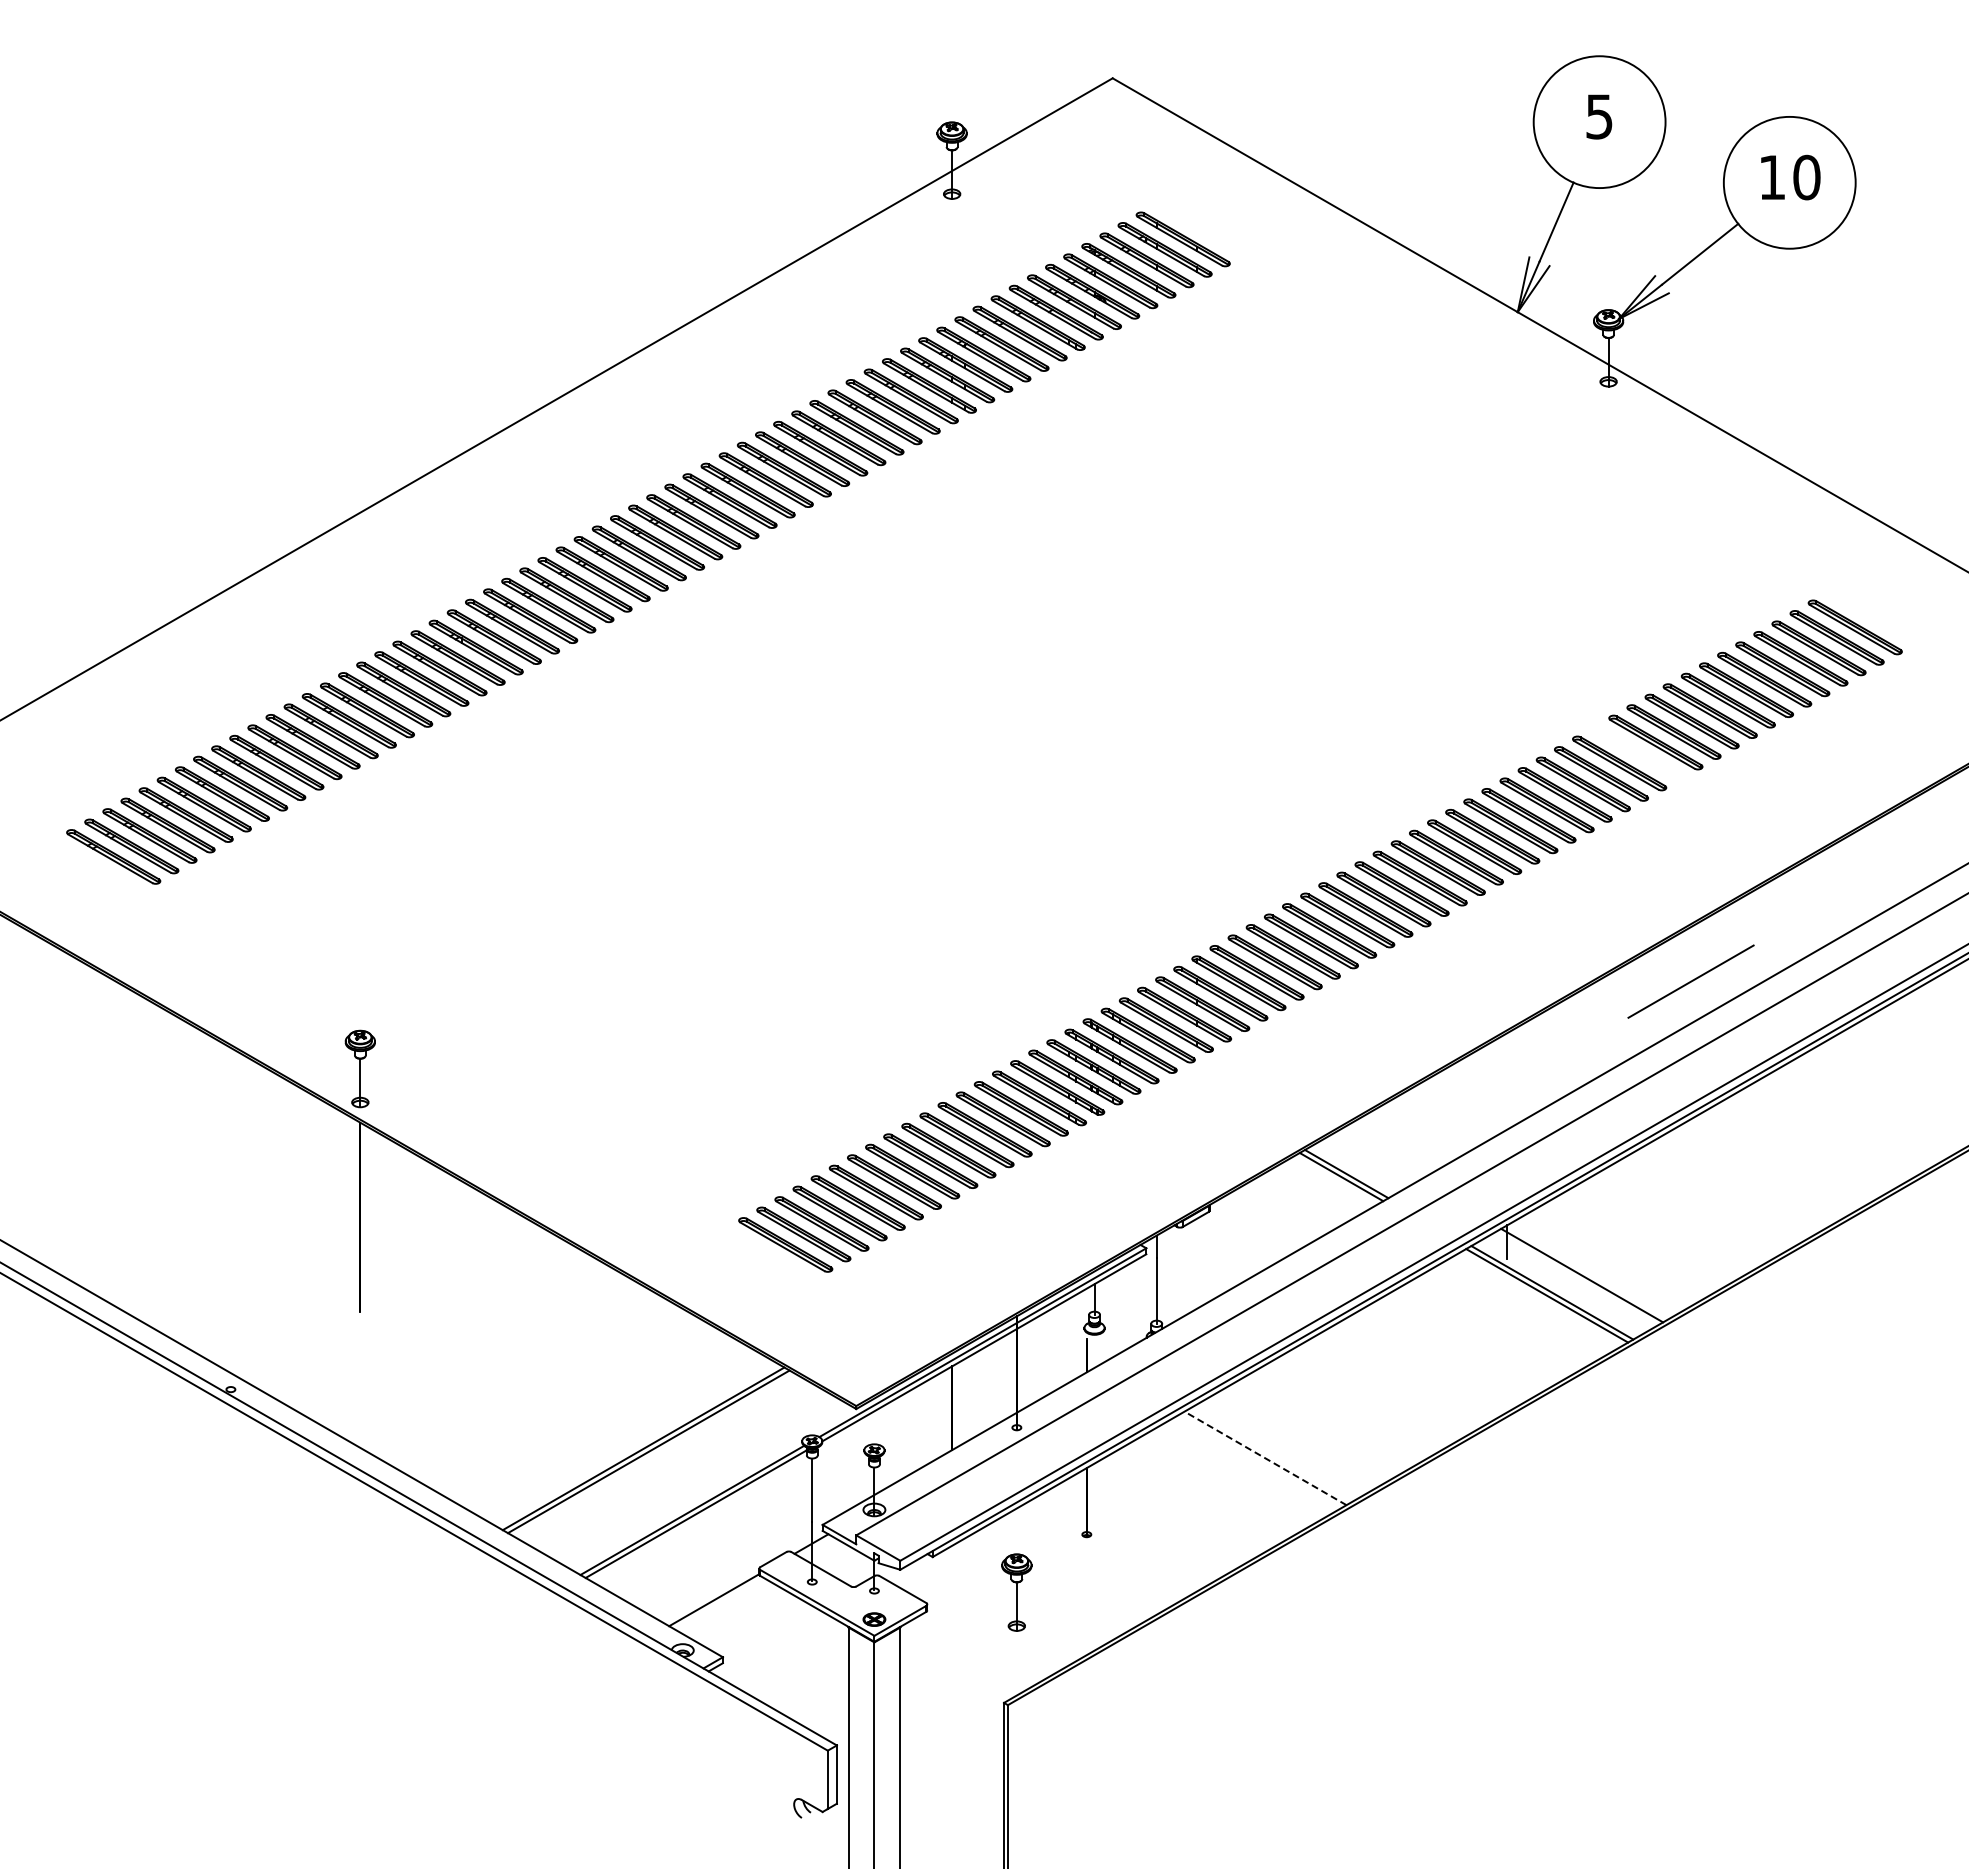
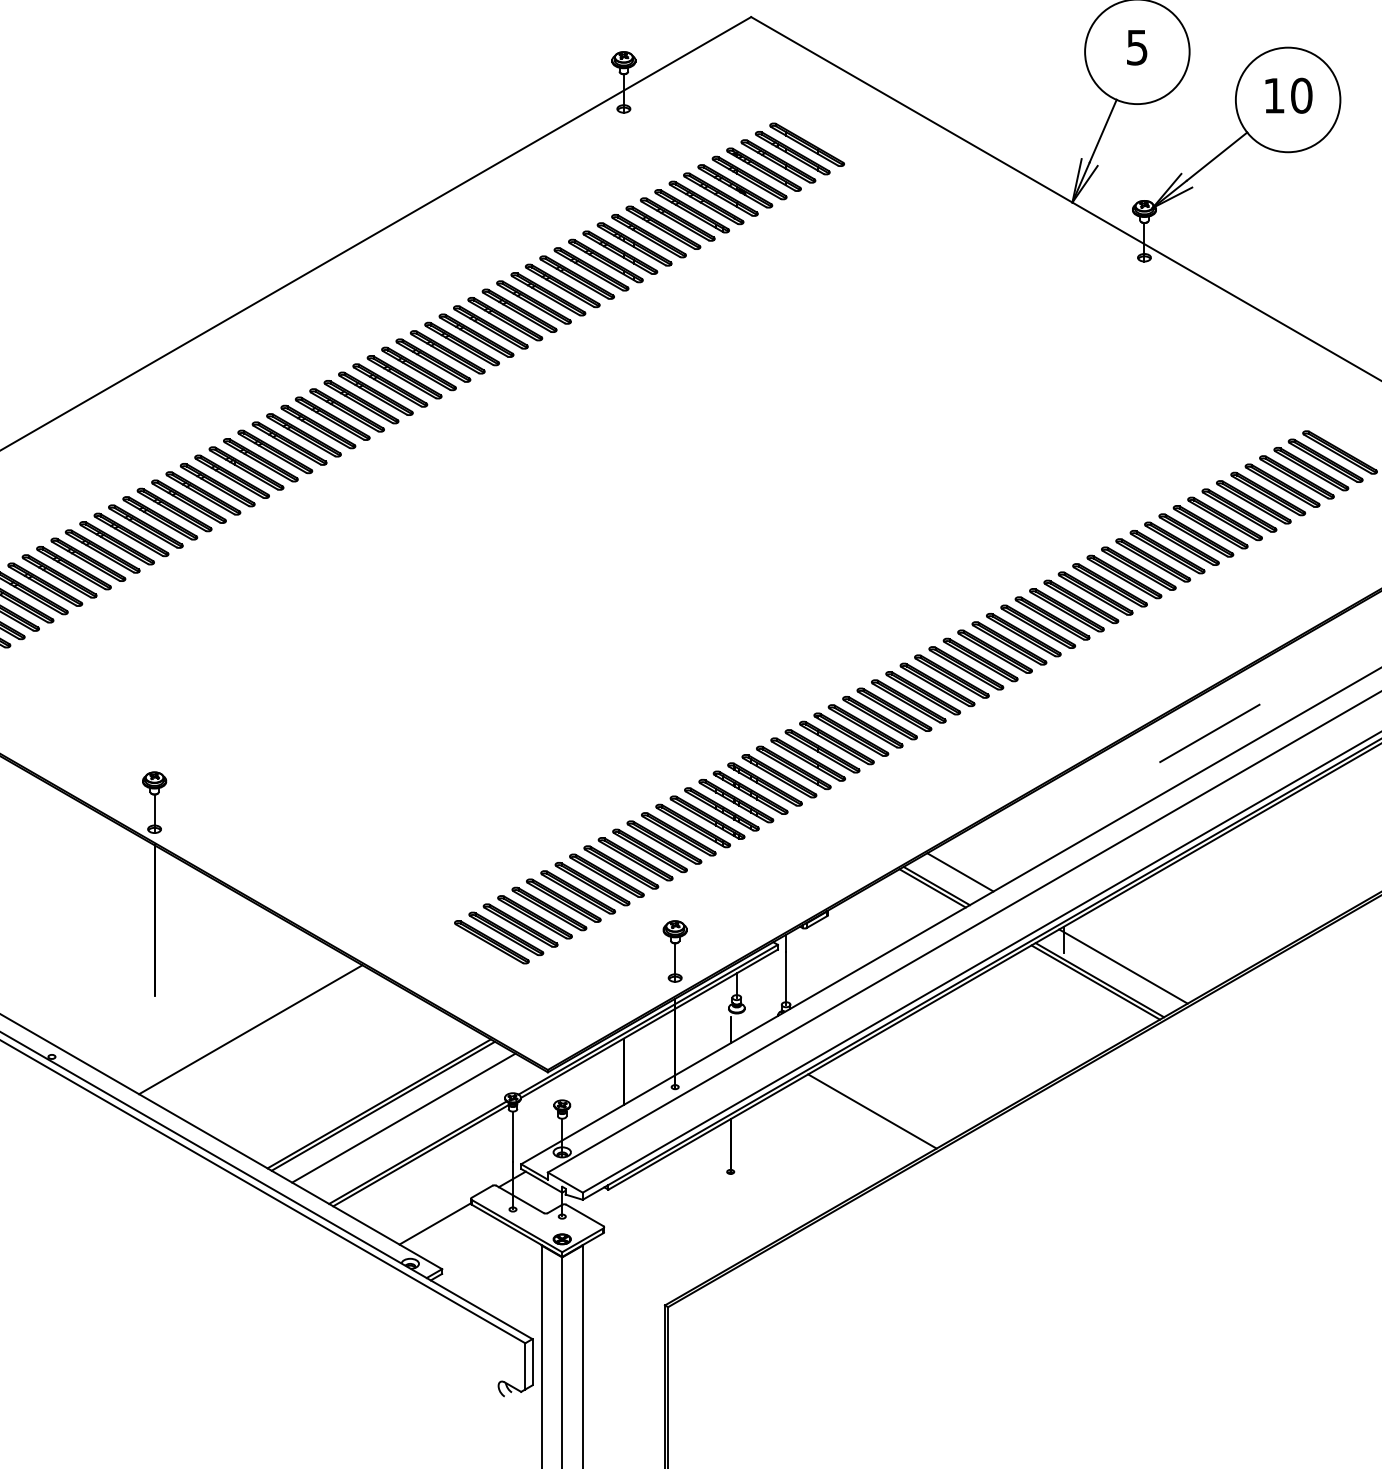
part: (1637, 752) -> (1167, 551), added
line: (1376, 1156) -> (960, 872), added
line: (481, 1355) -> (250, 1029), added
line: (1265, 1458) -> (872, 1111), dashed -> solid
line: (674, 1466) -> (403, 1117), added
part: (1016, 1592) -> (674, 951), moved

